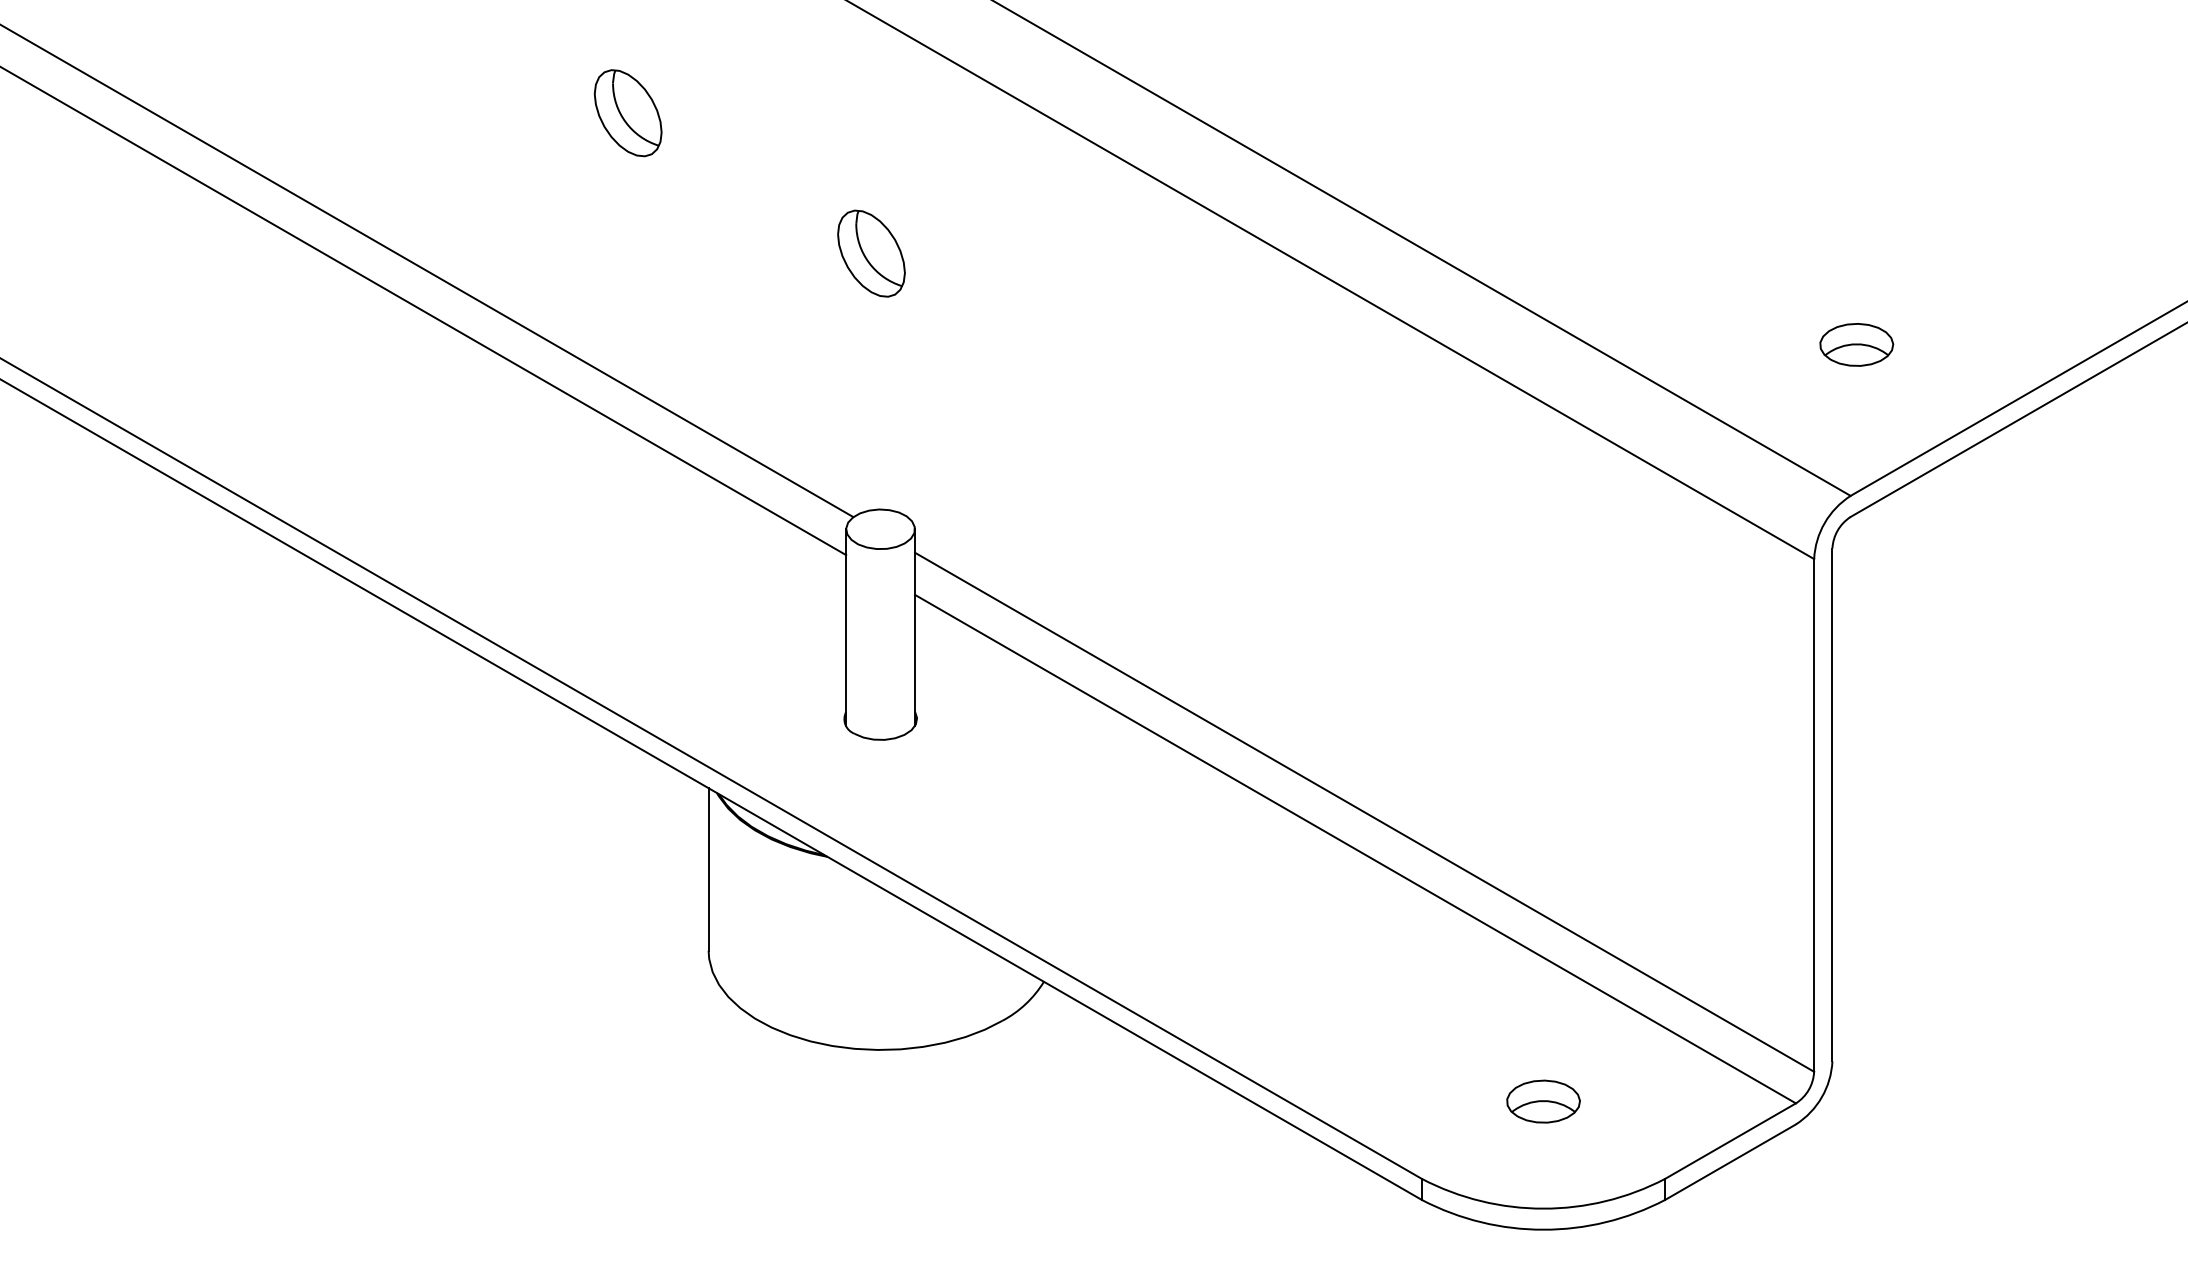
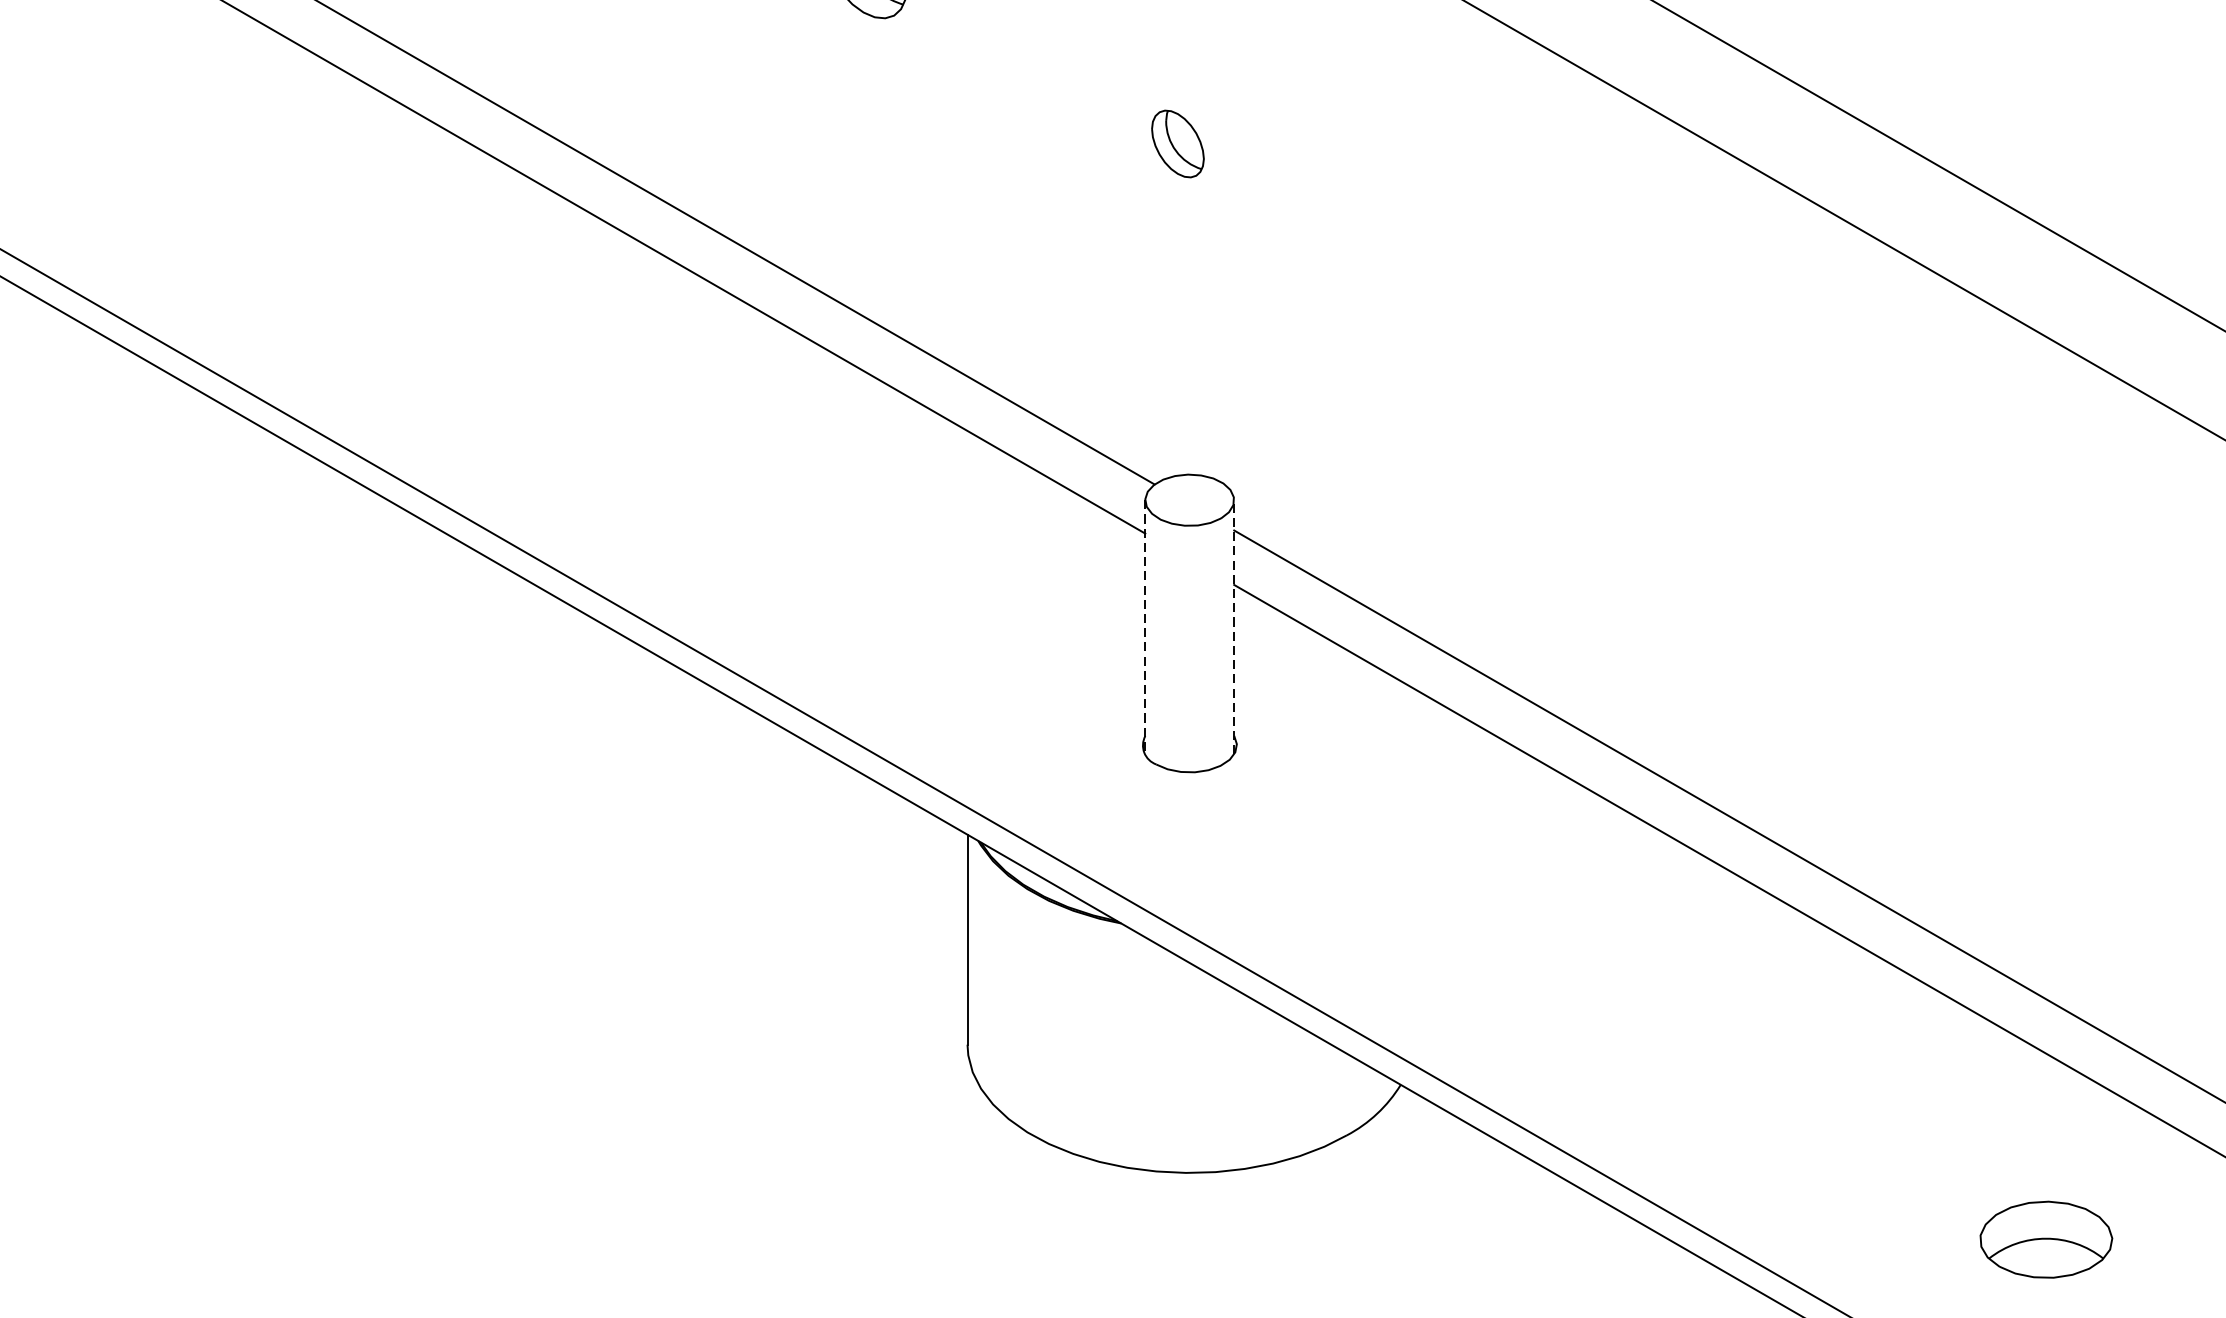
part: (871, 253) -> (1177, 143), size x0.6
line: (915, 627) -> (1234, 627), solid -> dashed
line: (846, 628) -> (1145, 628), solid -> dashed
part: (1543, 1101) -> (2046, 1239), size x1.4

